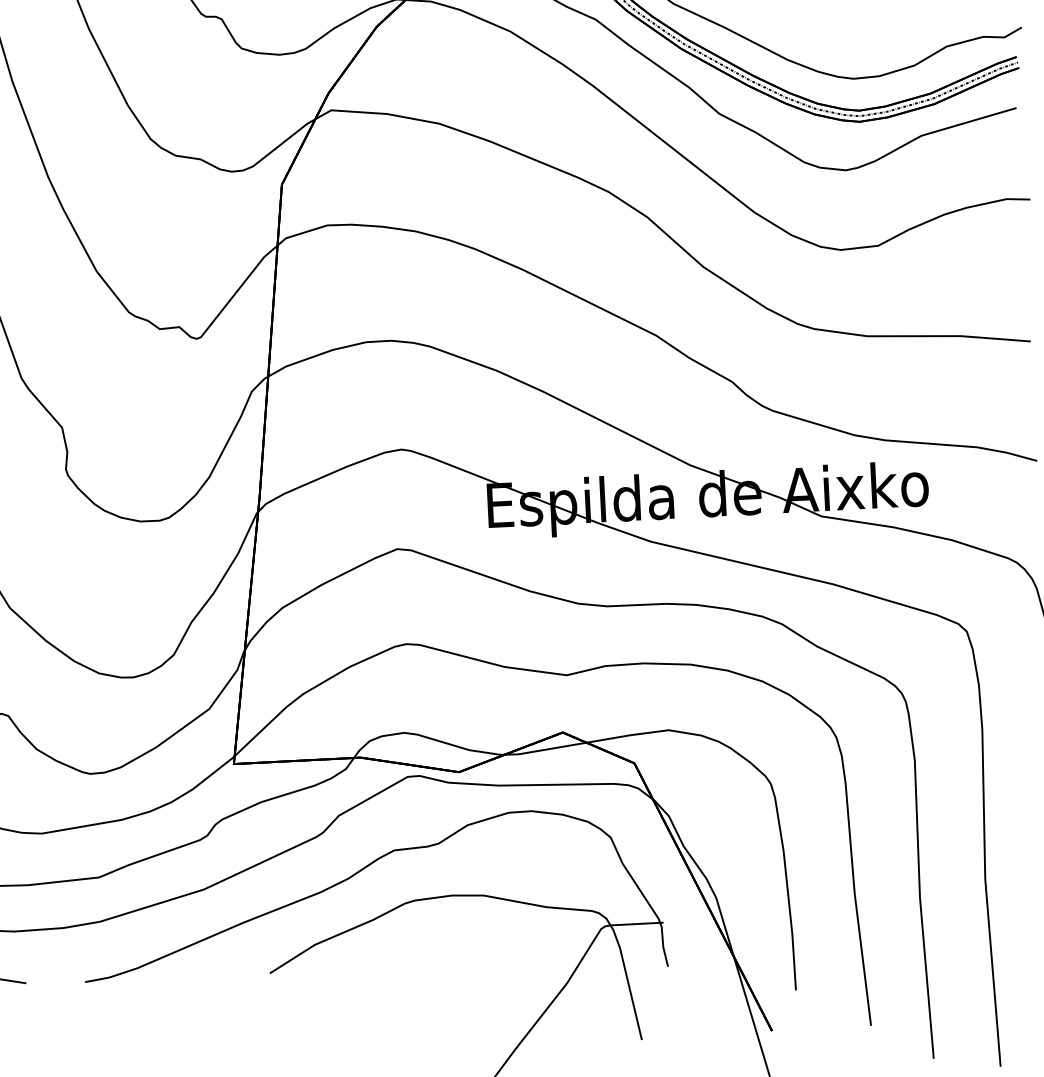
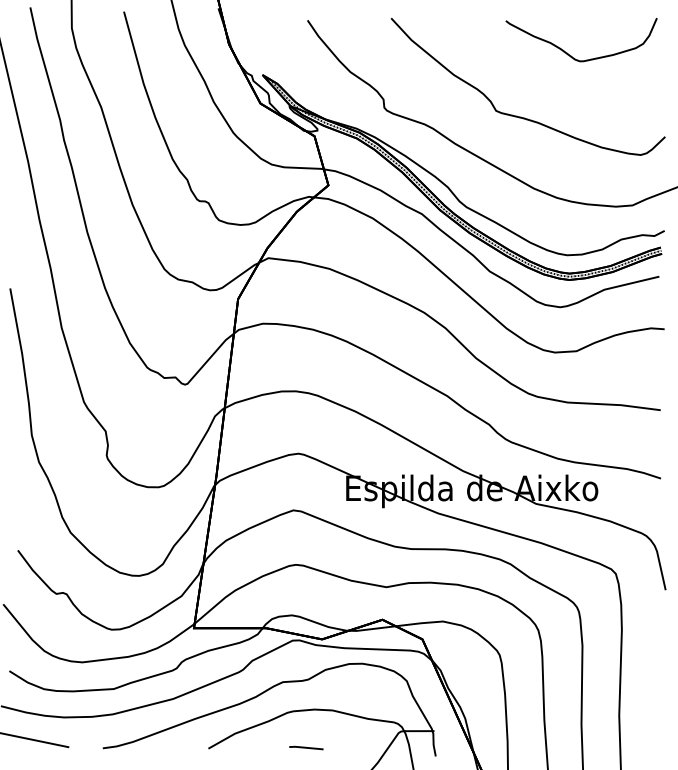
line: (441, 962) -> (306, 747), added

